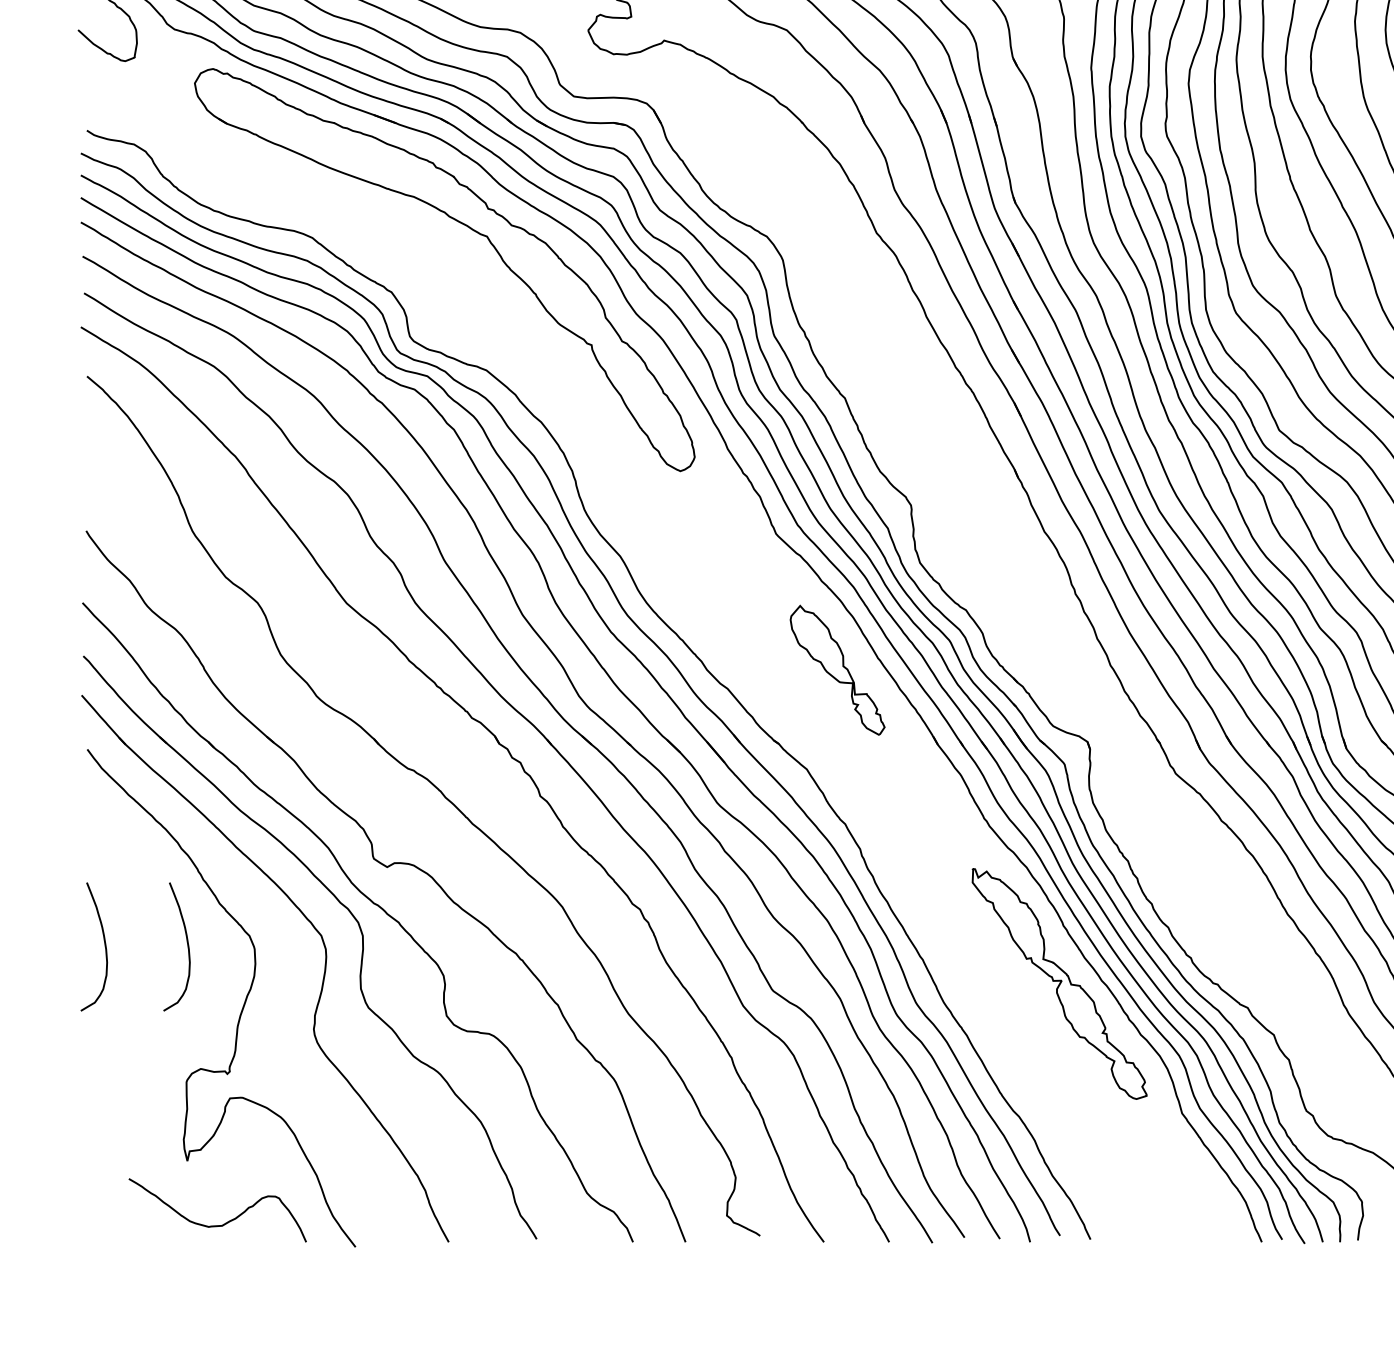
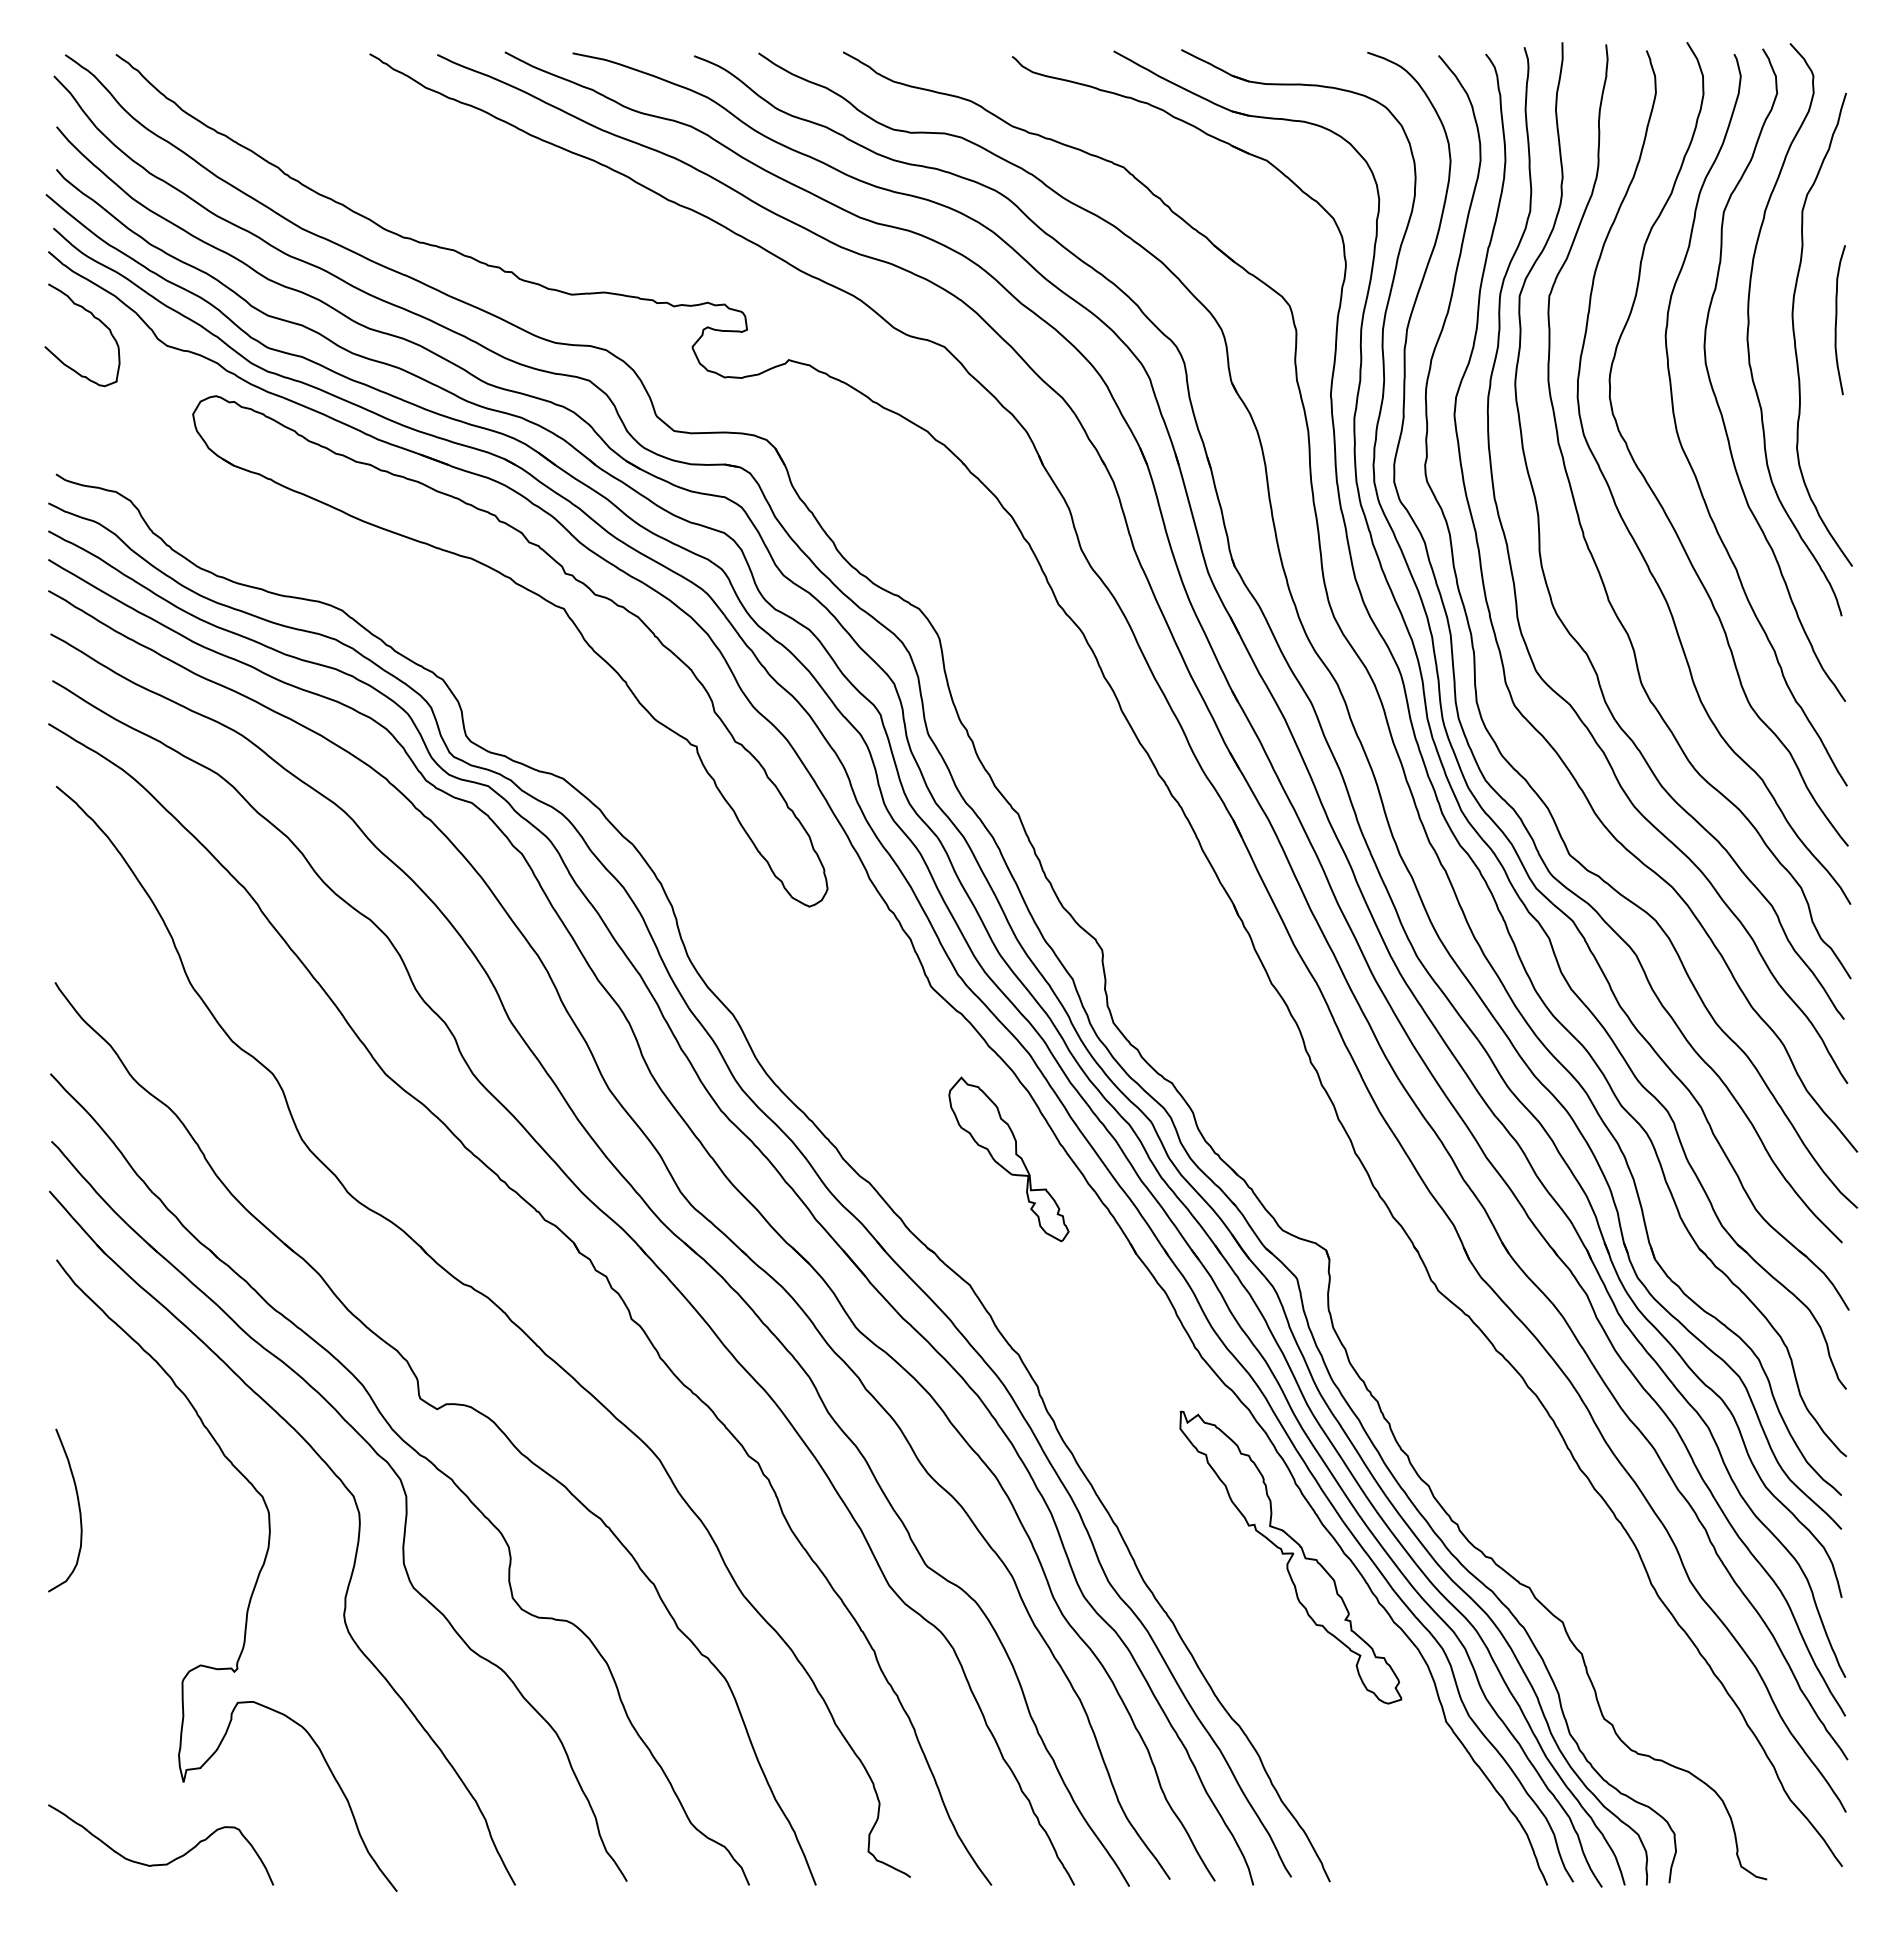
curve: (187, 946) -> (183, 1509), removed
curve: (224, 1223) -> (169, 1861), moved

